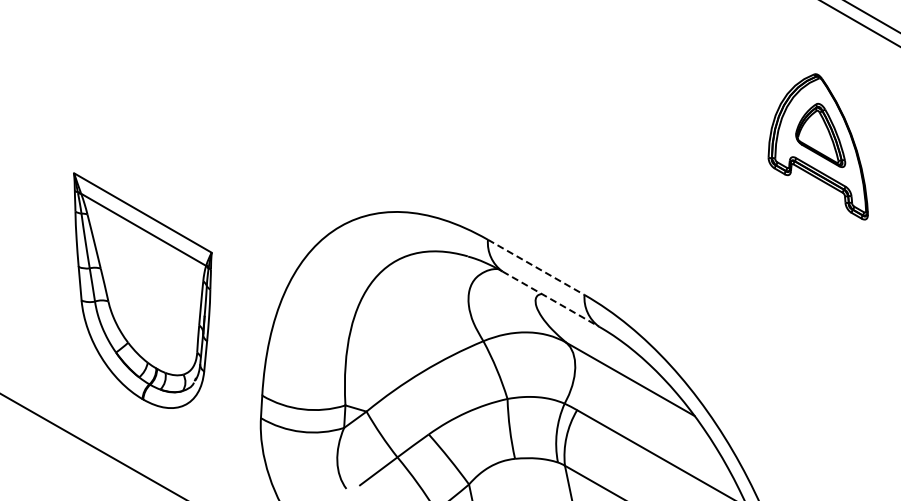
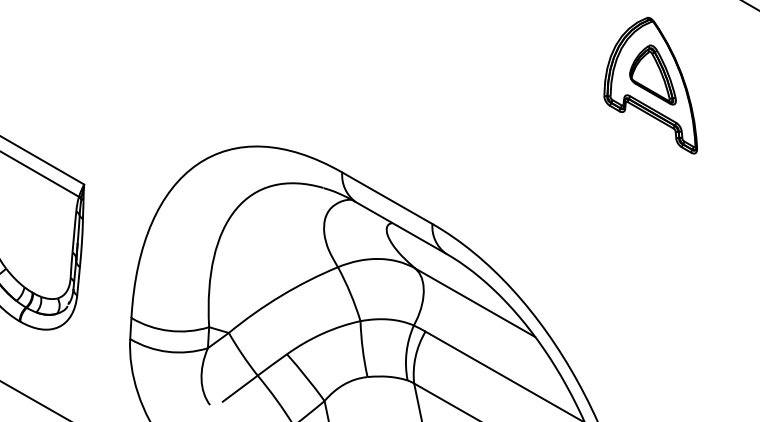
line: (536, 267) -> (387, 198), dashed -> solid
line: (550, 299) -> (400, 228), dashed -> solid

